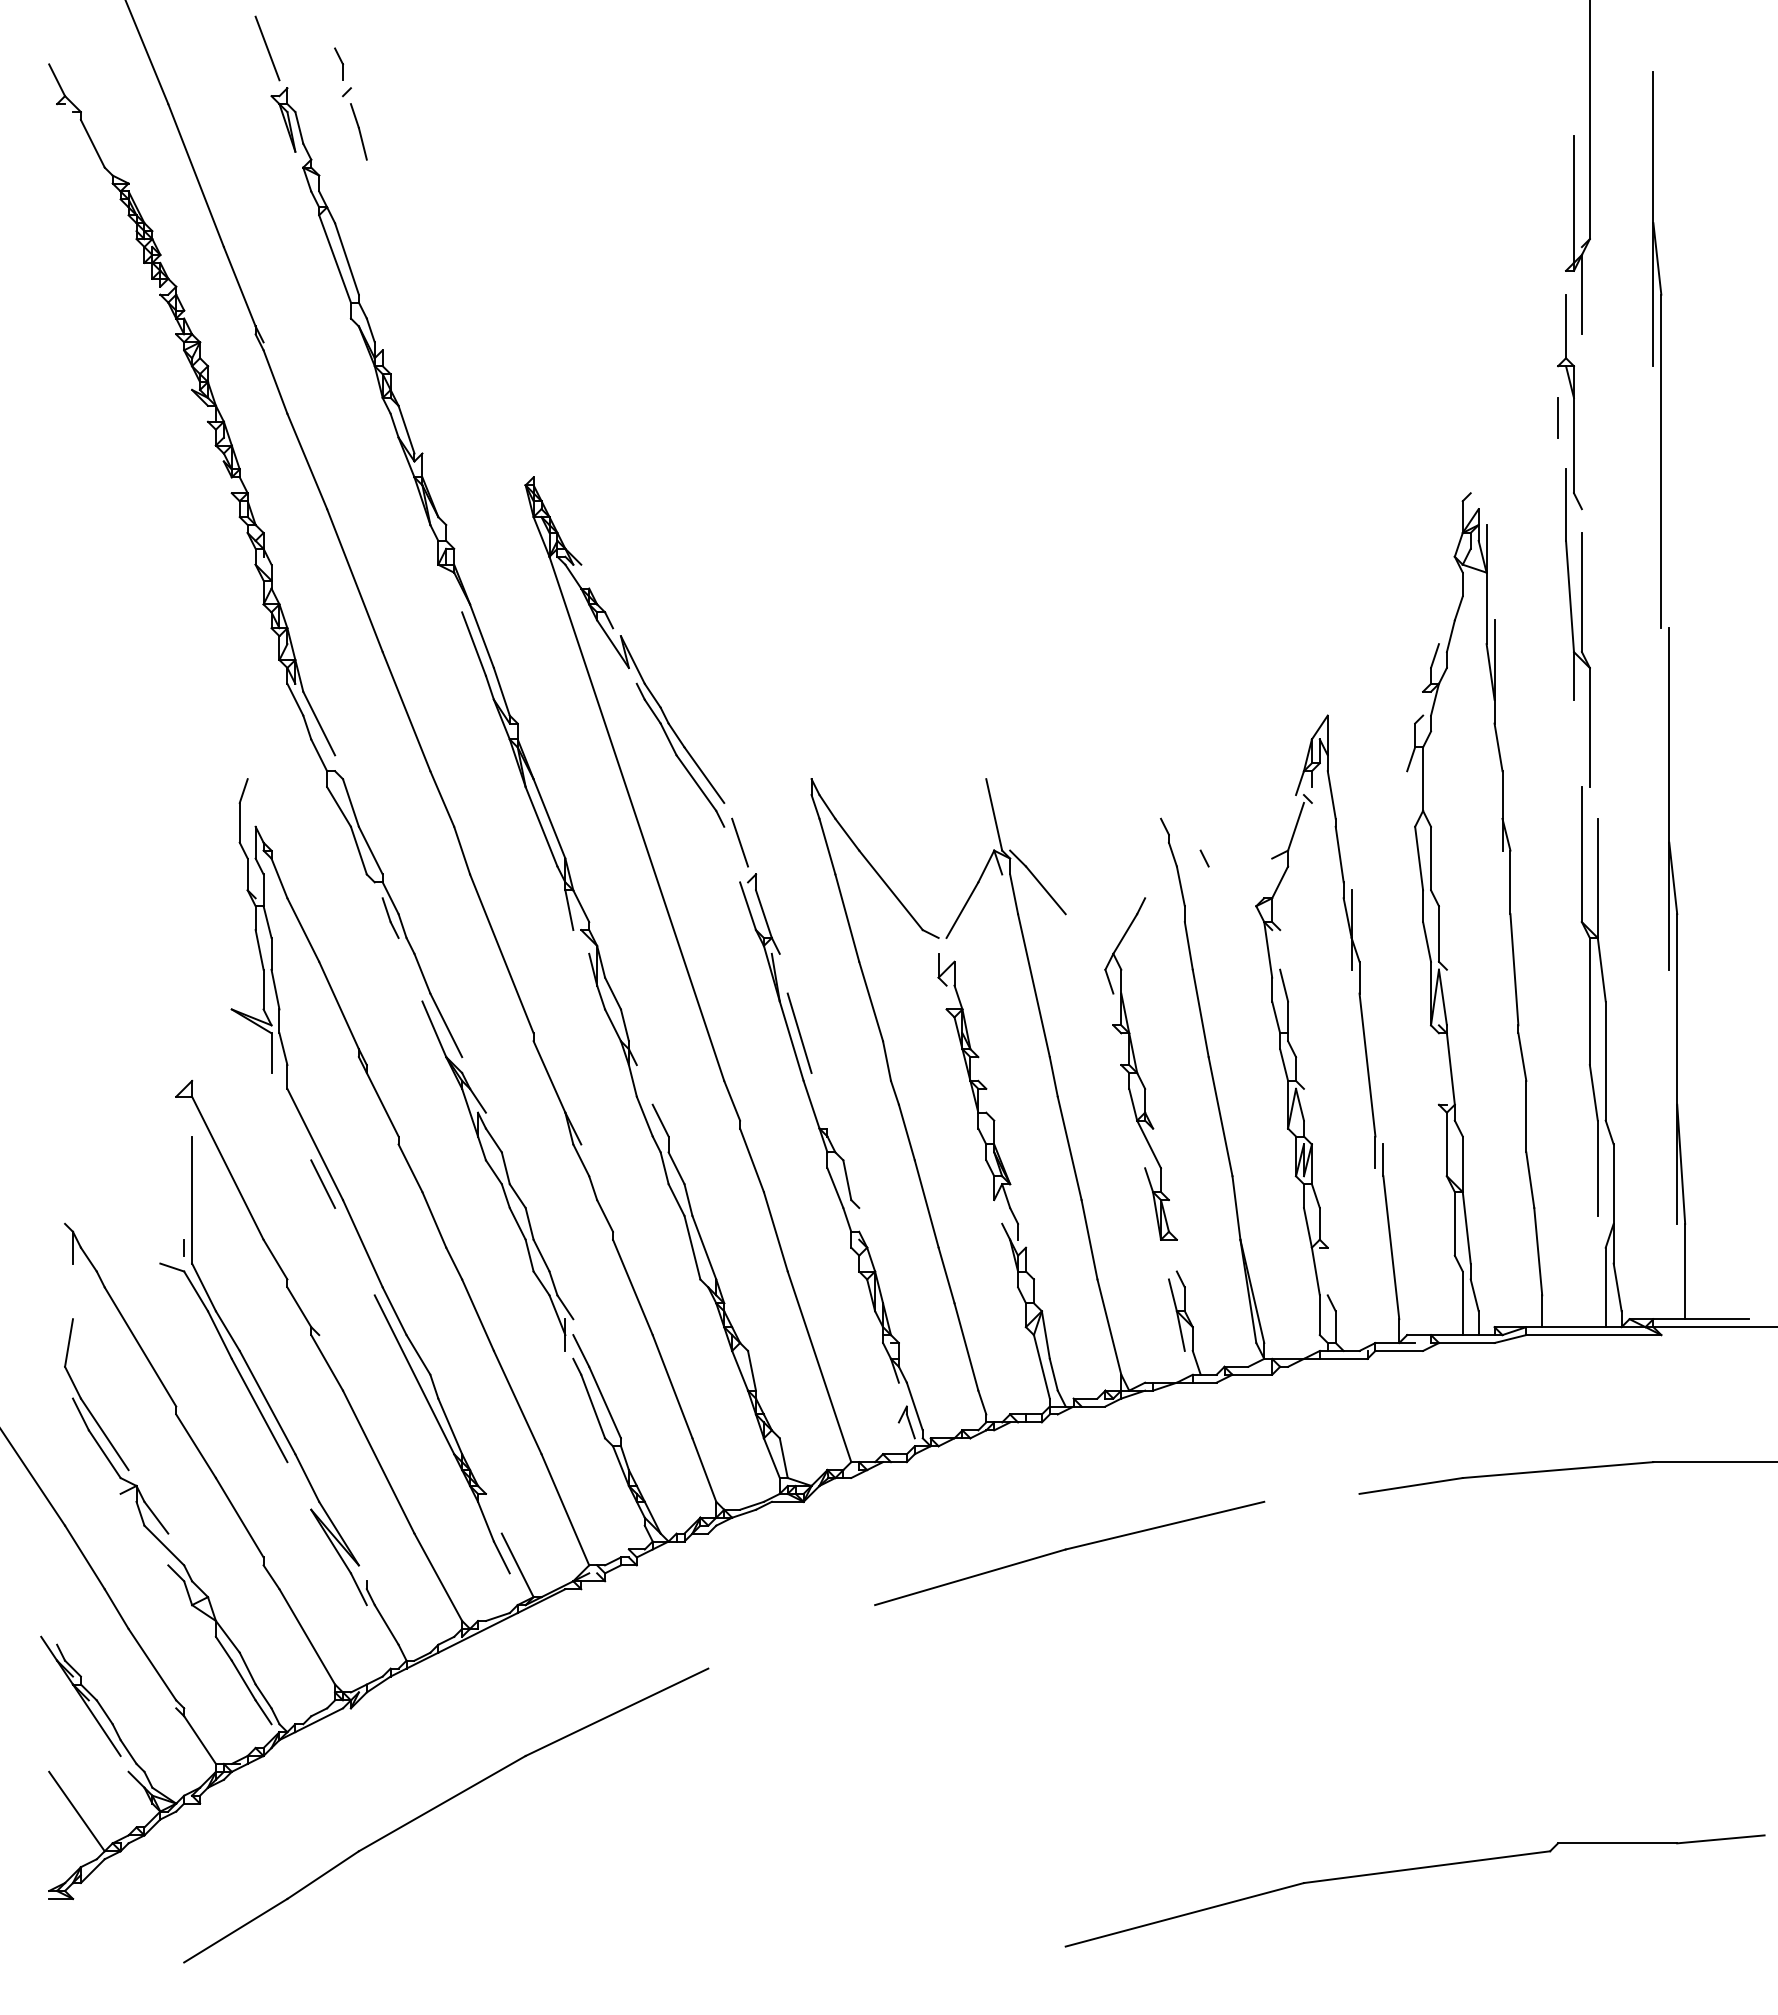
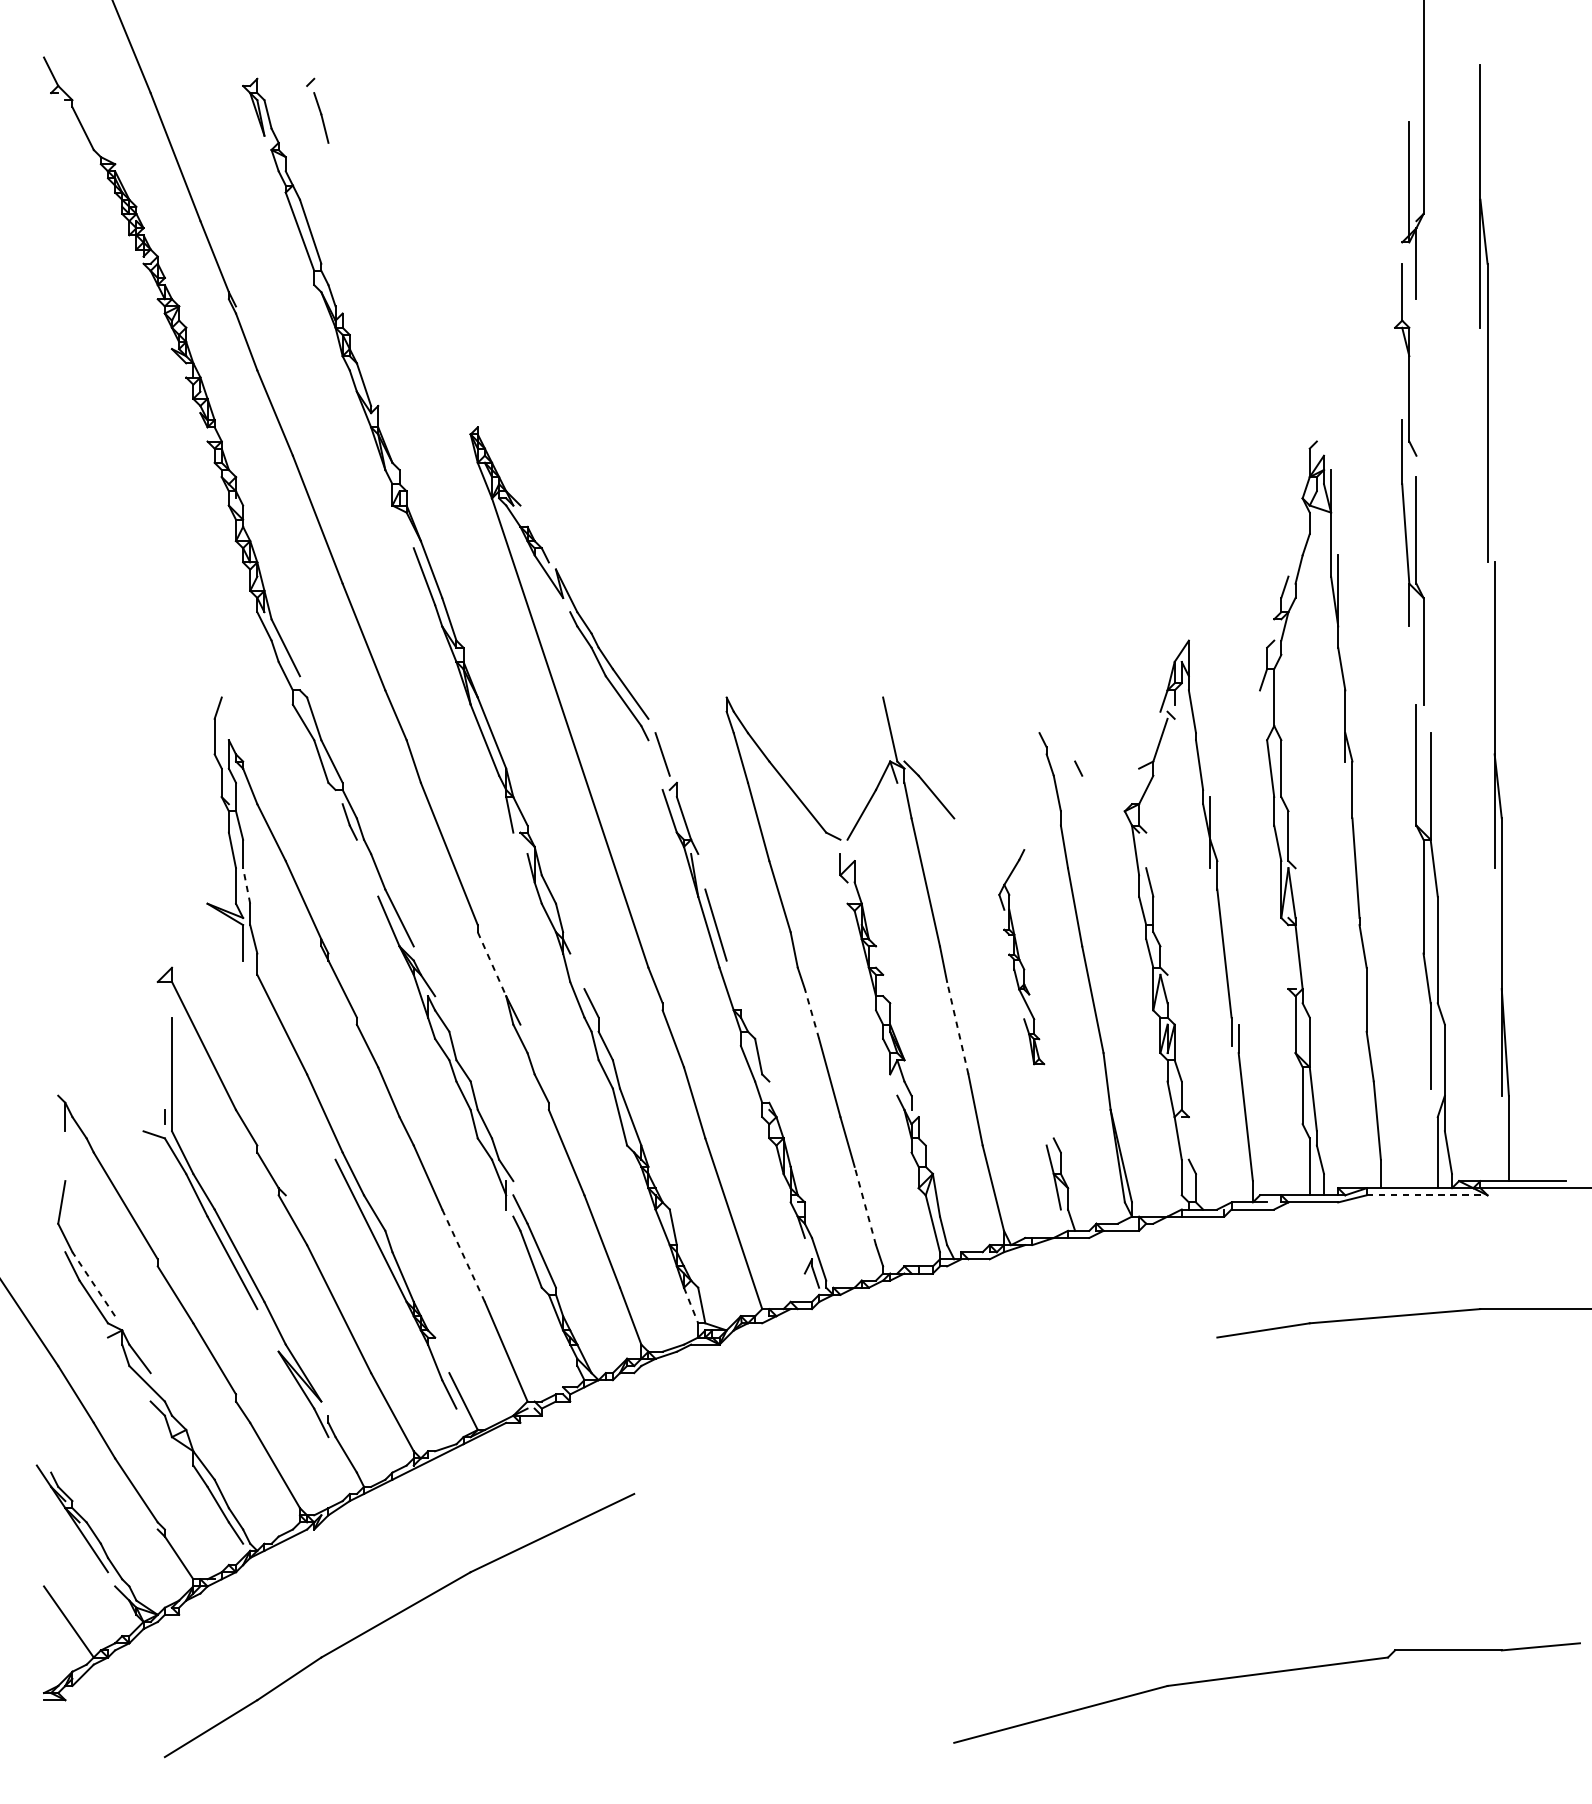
line: (267, 48) -> (239, 43), removed
part: (338, 63) -> (303, 56), removed
line: (1557, 417) -> (1394, 373), removed
line: (275, 989) -> (246, 885), solid -> dashed
part: (1140, 1068) -> (1021, 956), size x0.7
line: (549, 1077) -> (492, 964), solid -> dashed
line: (906, 1132) -> (811, 1013), solid -> dashed
line: (1069, 1148) -> (957, 1028), solid -> dashed
line: (323, 1183) -> (289, 1059), removed
line: (1593, 1335) -> (1426, 1195), solid -> dashed
line: (966, 1346) -> (865, 1205), solid -> dashed
line: (517, 1402) -> (463, 1255), solid -> dashed
line: (104, 1434) -> (93, 1284), solid -> dashed
line: (772, 1458) -> (691, 1305), solid -> dashed
part: (1069, 1553) -> (957, 1390), removed

